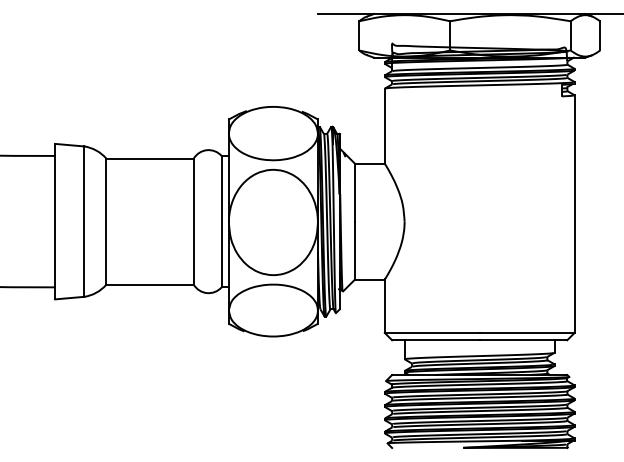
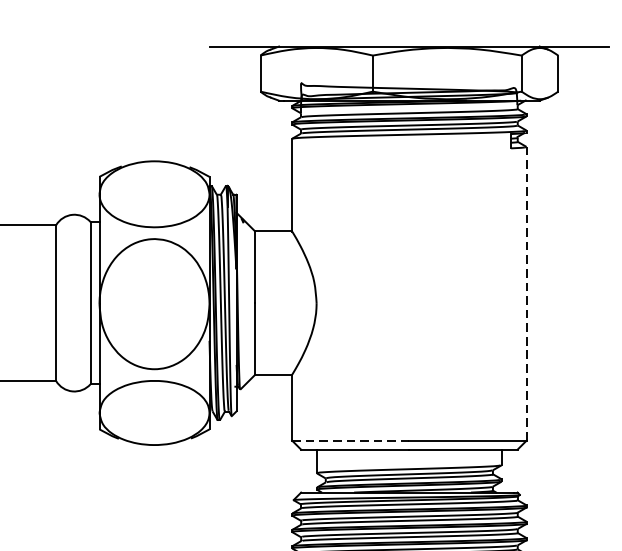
line: (574, 214) -> (526, 294), solid -> dashed
line: (432, 332) -> (351, 440), solid -> dashed

